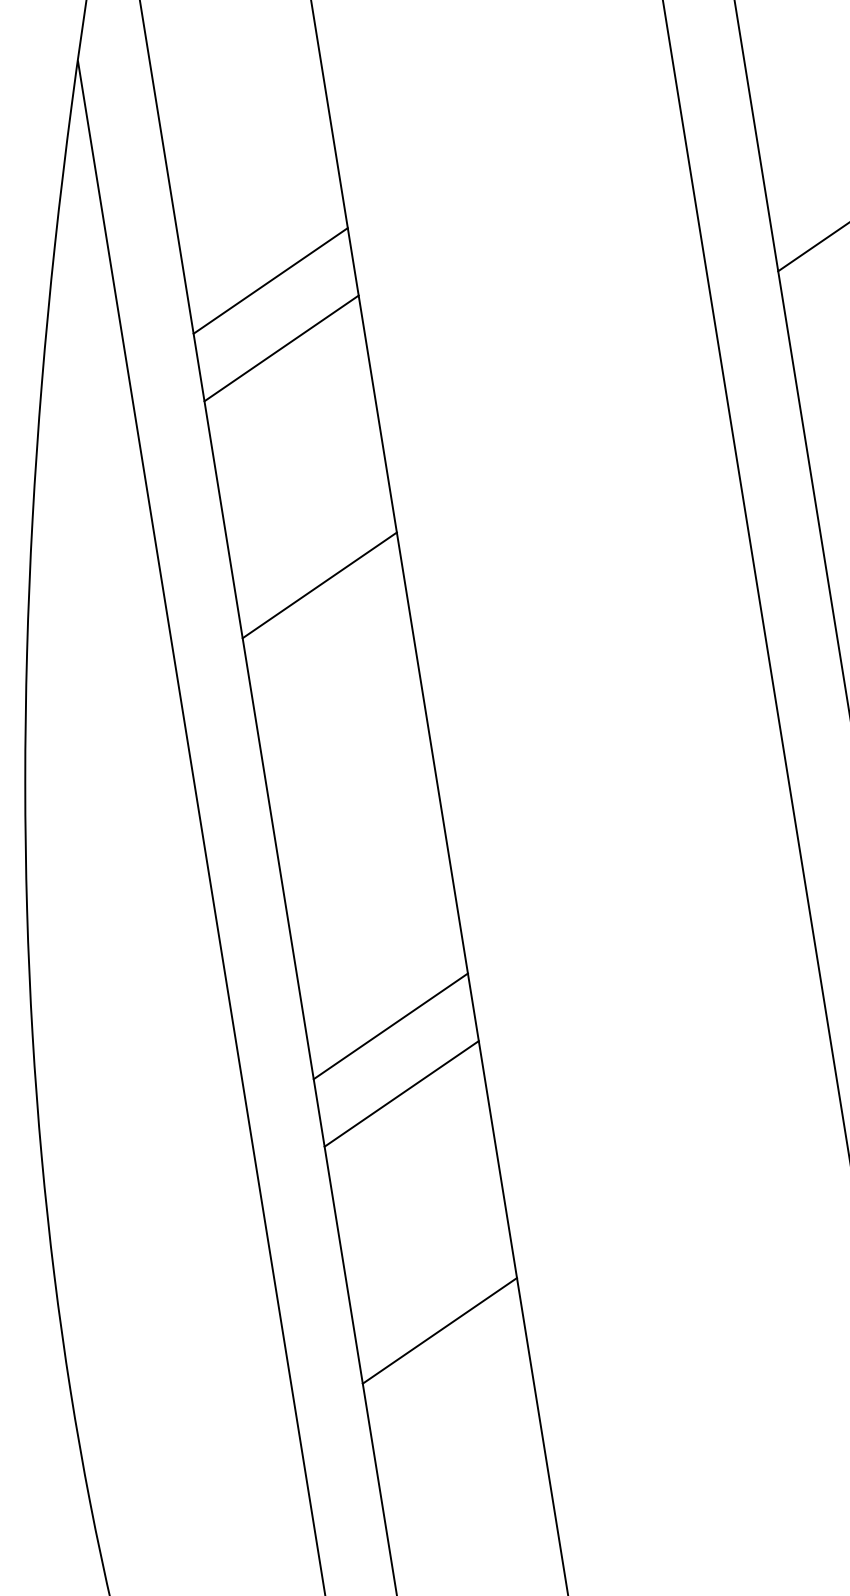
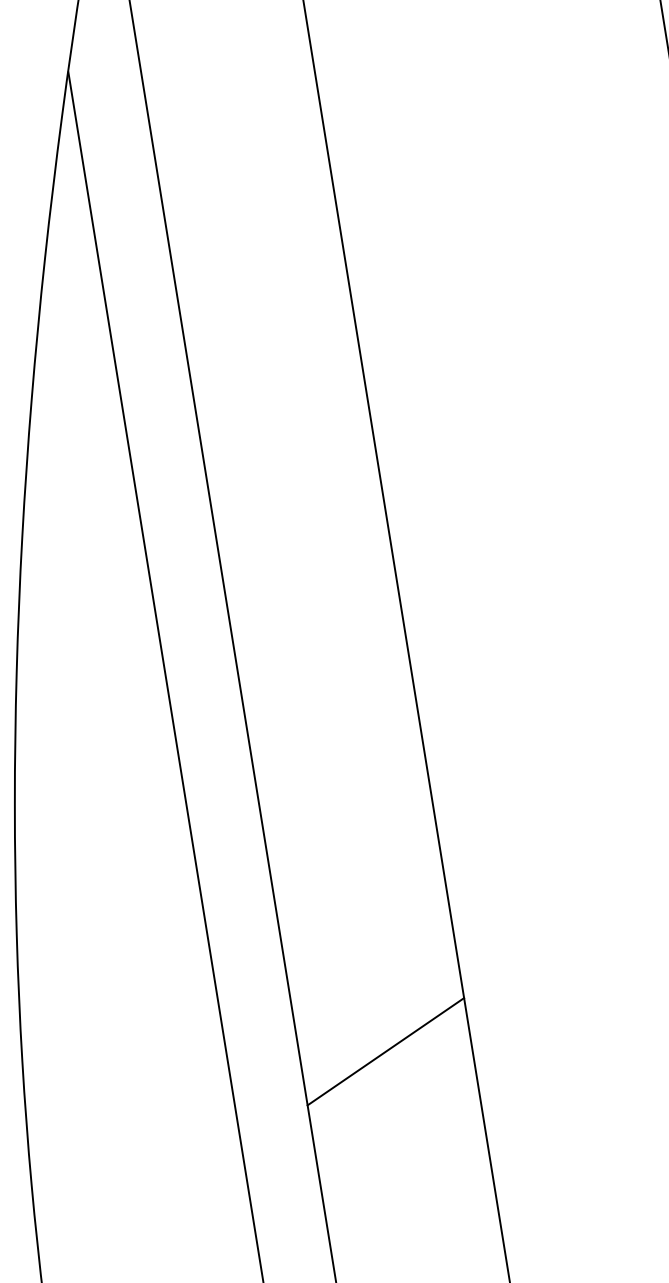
line: (270, 280) -> (263, 294), removed
line: (281, 348) -> (274, 363), removed
line: (319, 585) -> (313, 604), removed
line: (401, 1093) -> (396, 1119), removed

